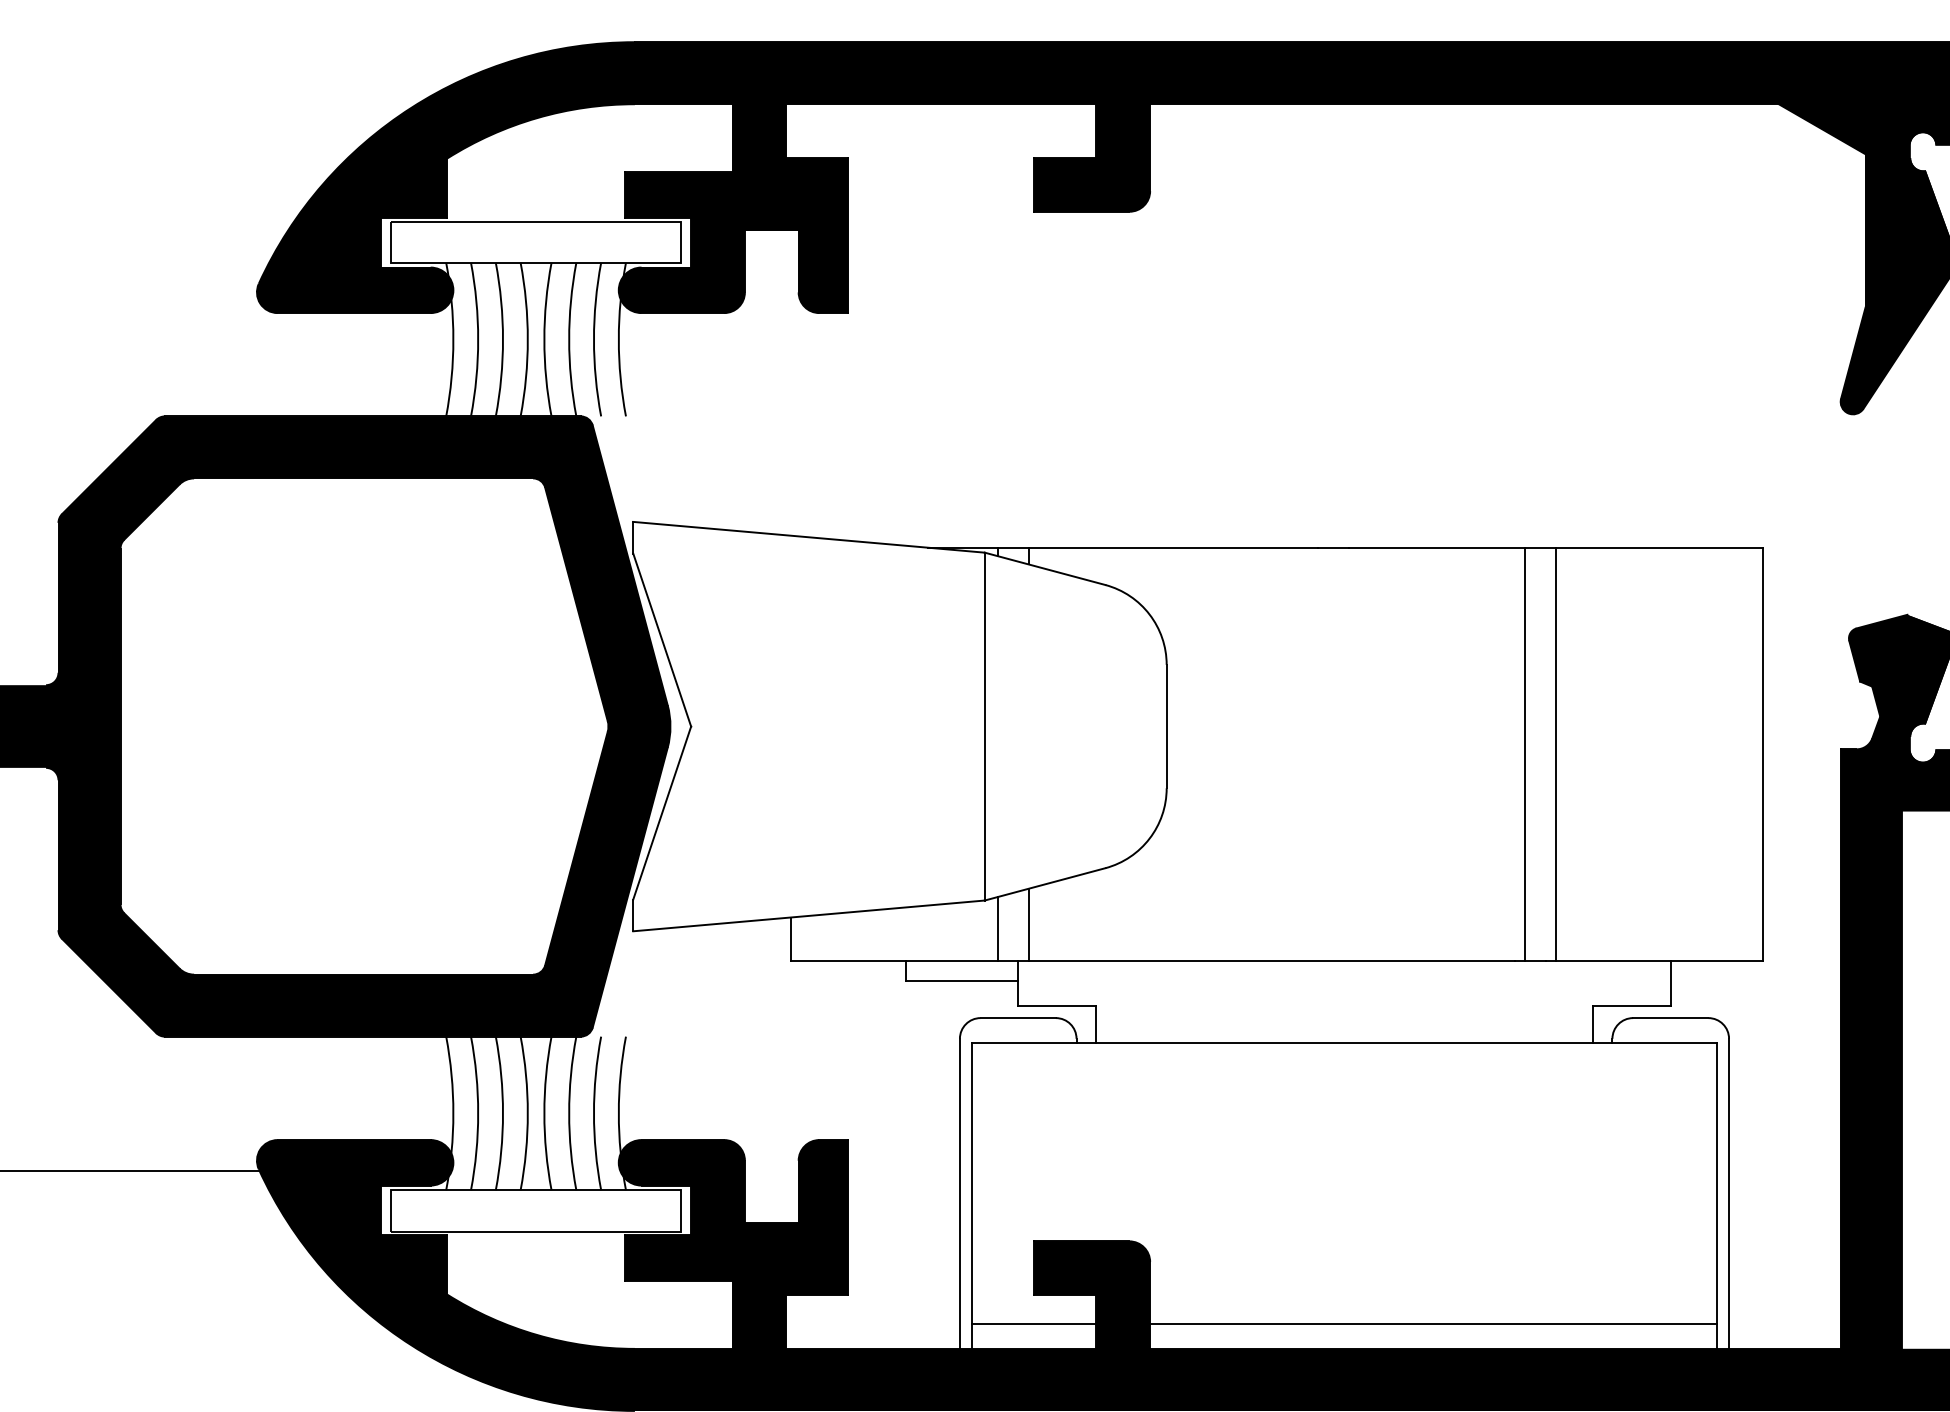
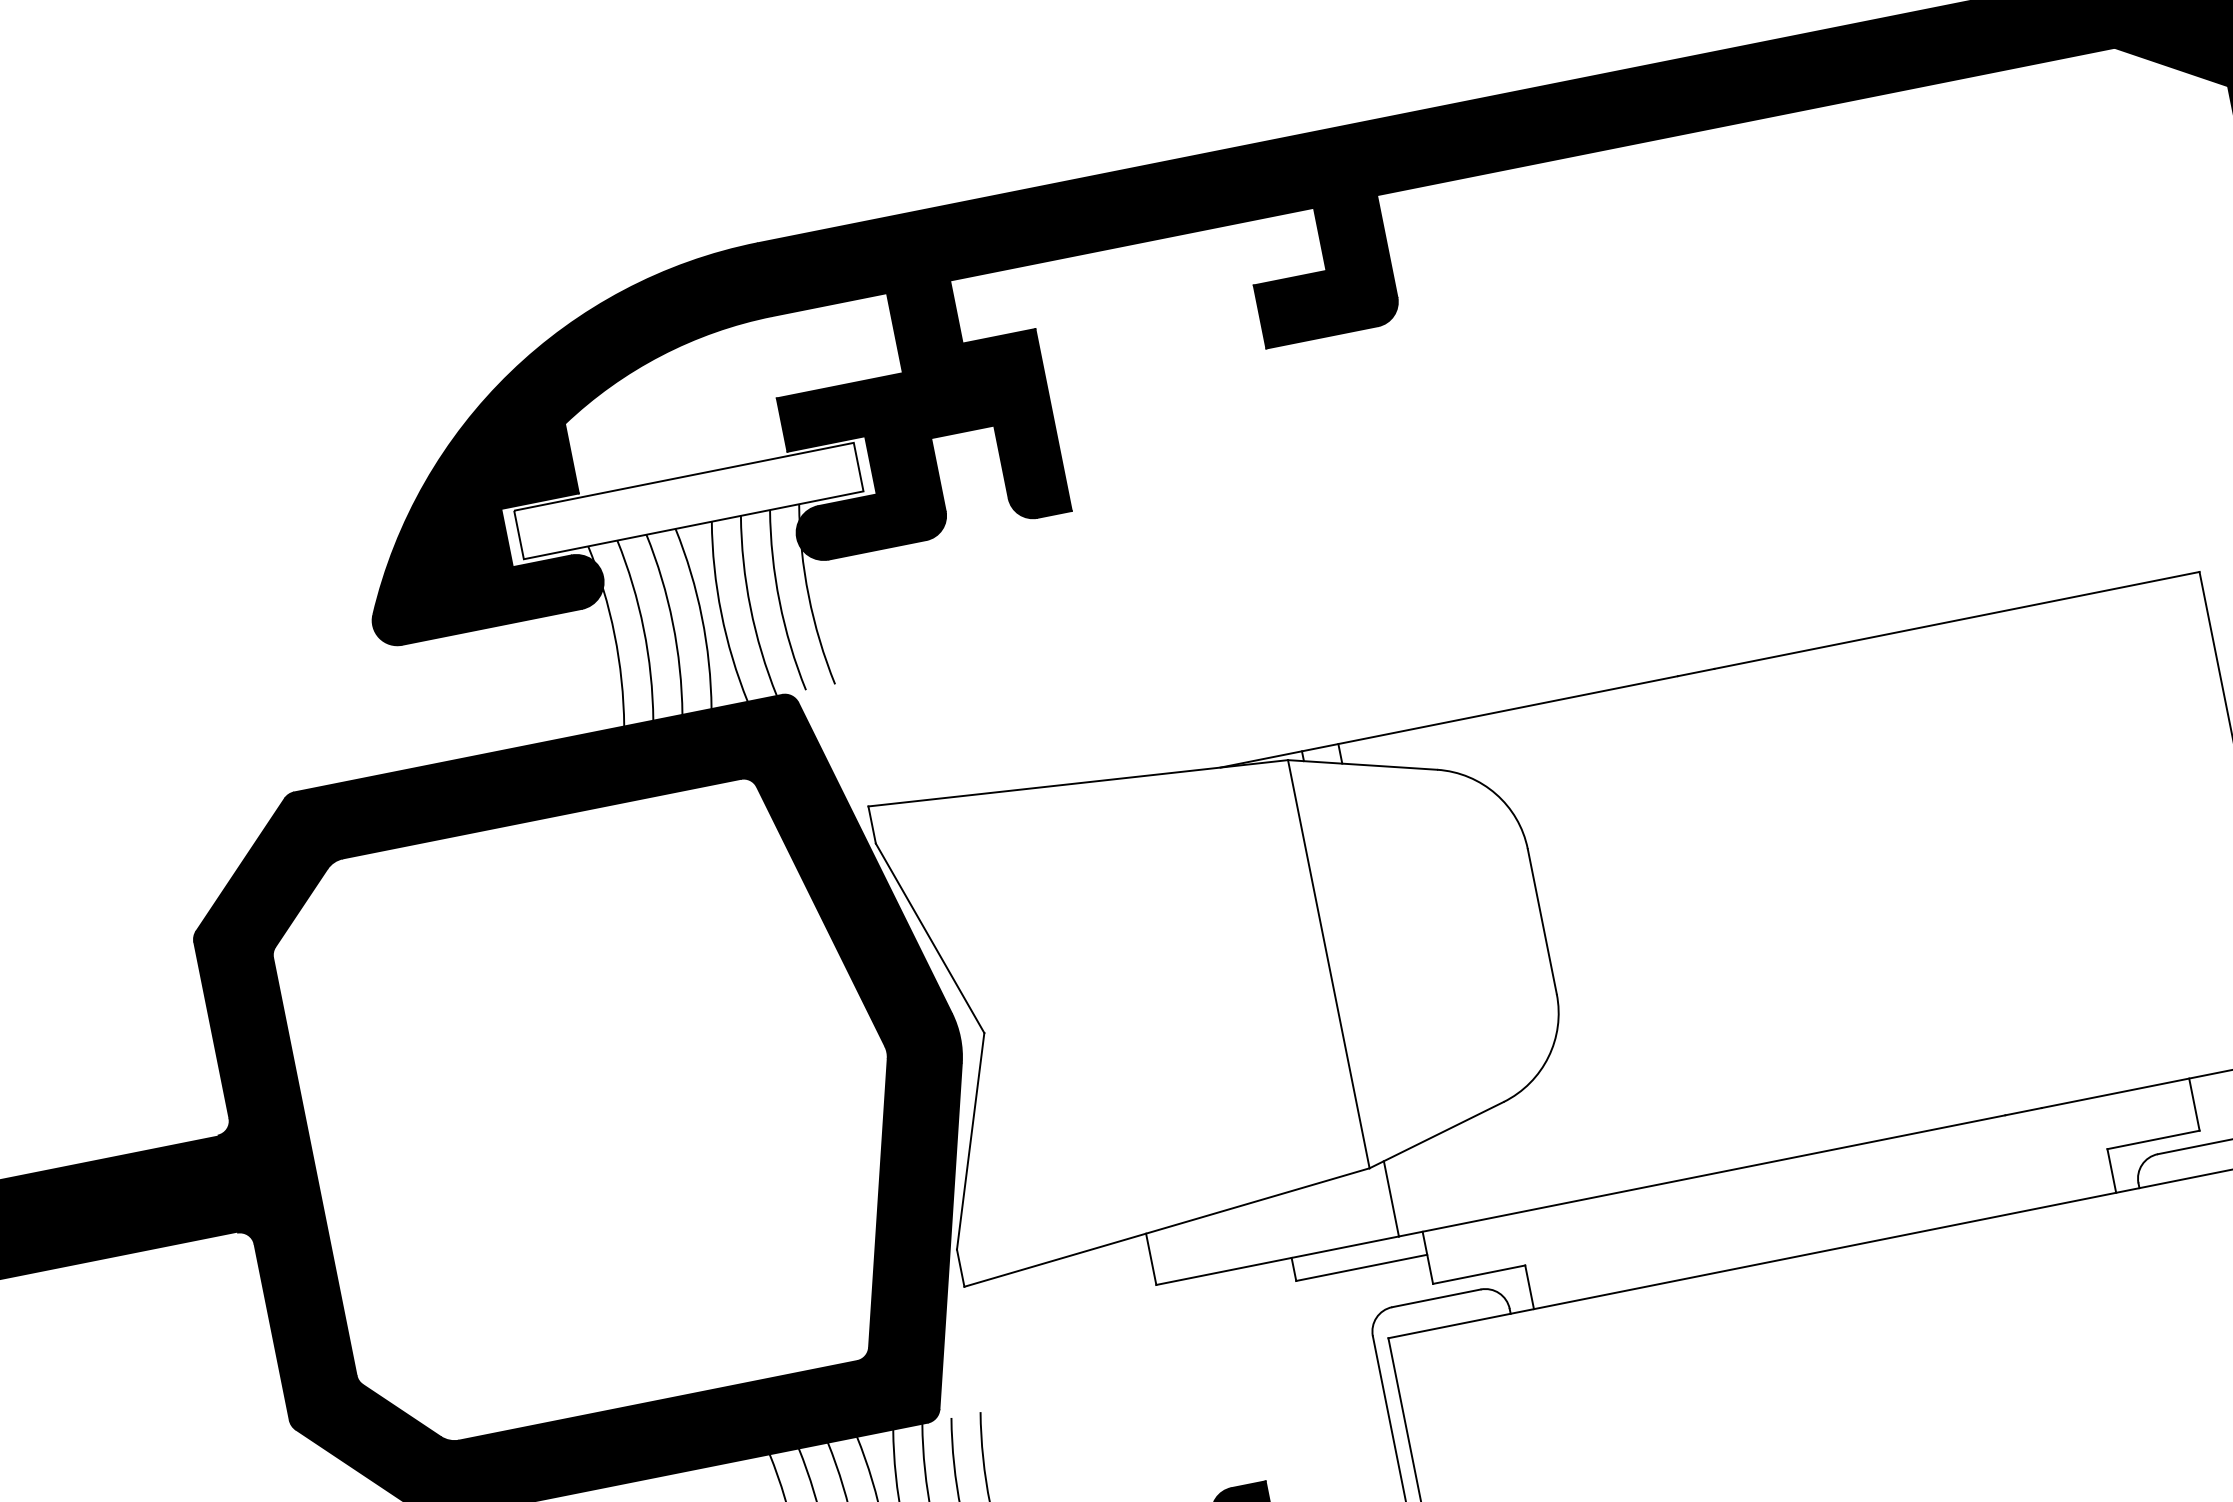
line: (1524, 754) -> (1968, 870), removed
line: (1555, 754) -> (2005, 863), removed
line: (1028, 924) -> (1426, 1186), removed

